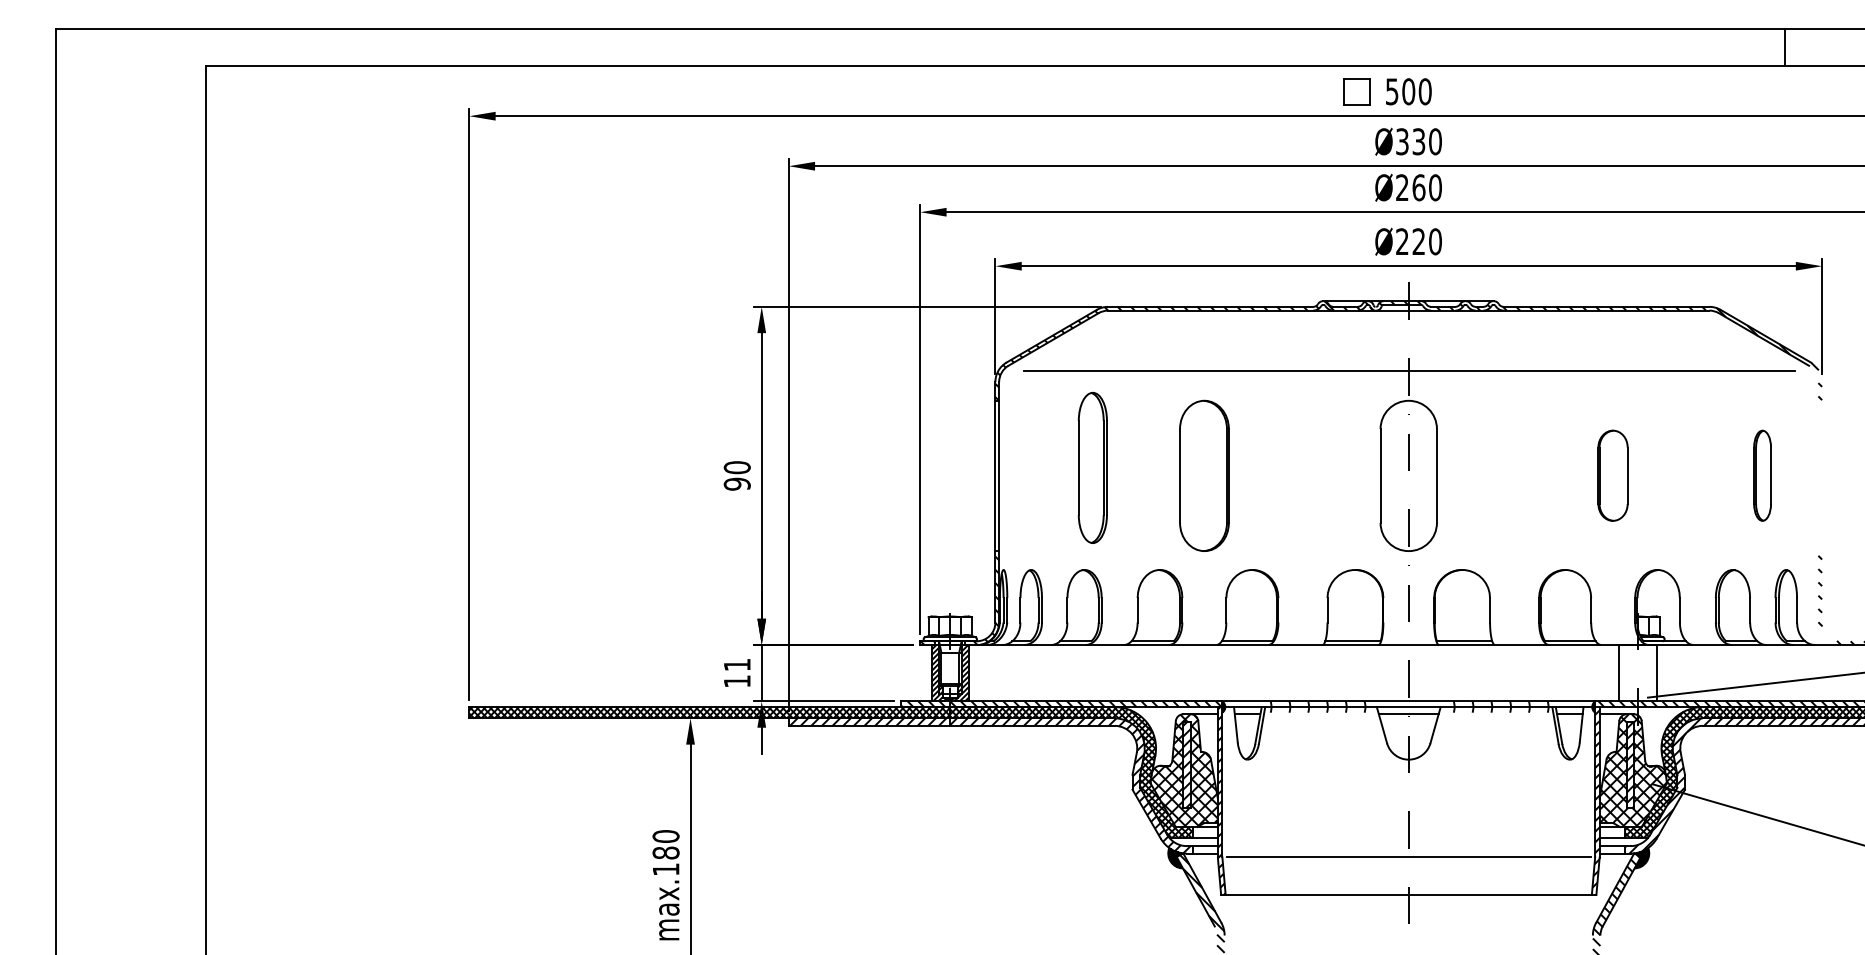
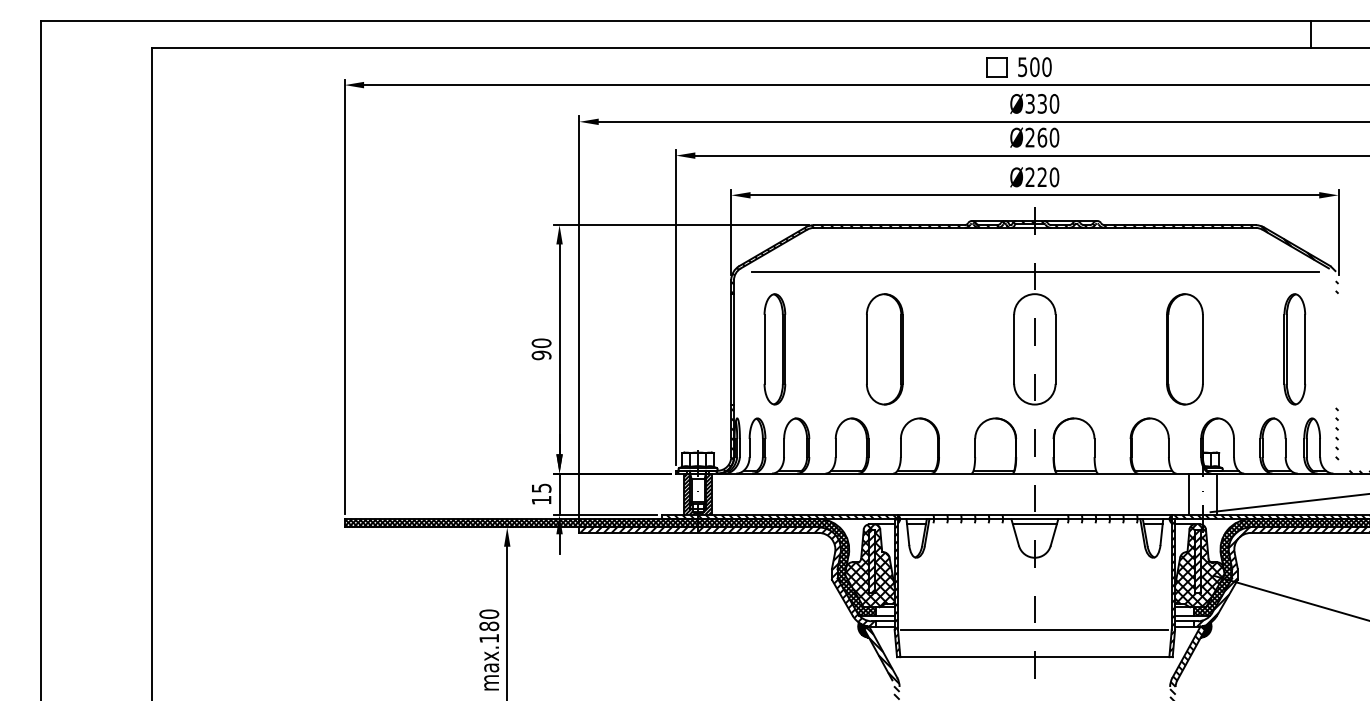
part: (1092, 467) -> (774, 349), moved
part: (1612, 475) -> (1184, 349), size x1.67
part: (1762, 475) -> (1294, 349), size x1.67
text: (737, 665) -> (541, 488), 11 -> 15

